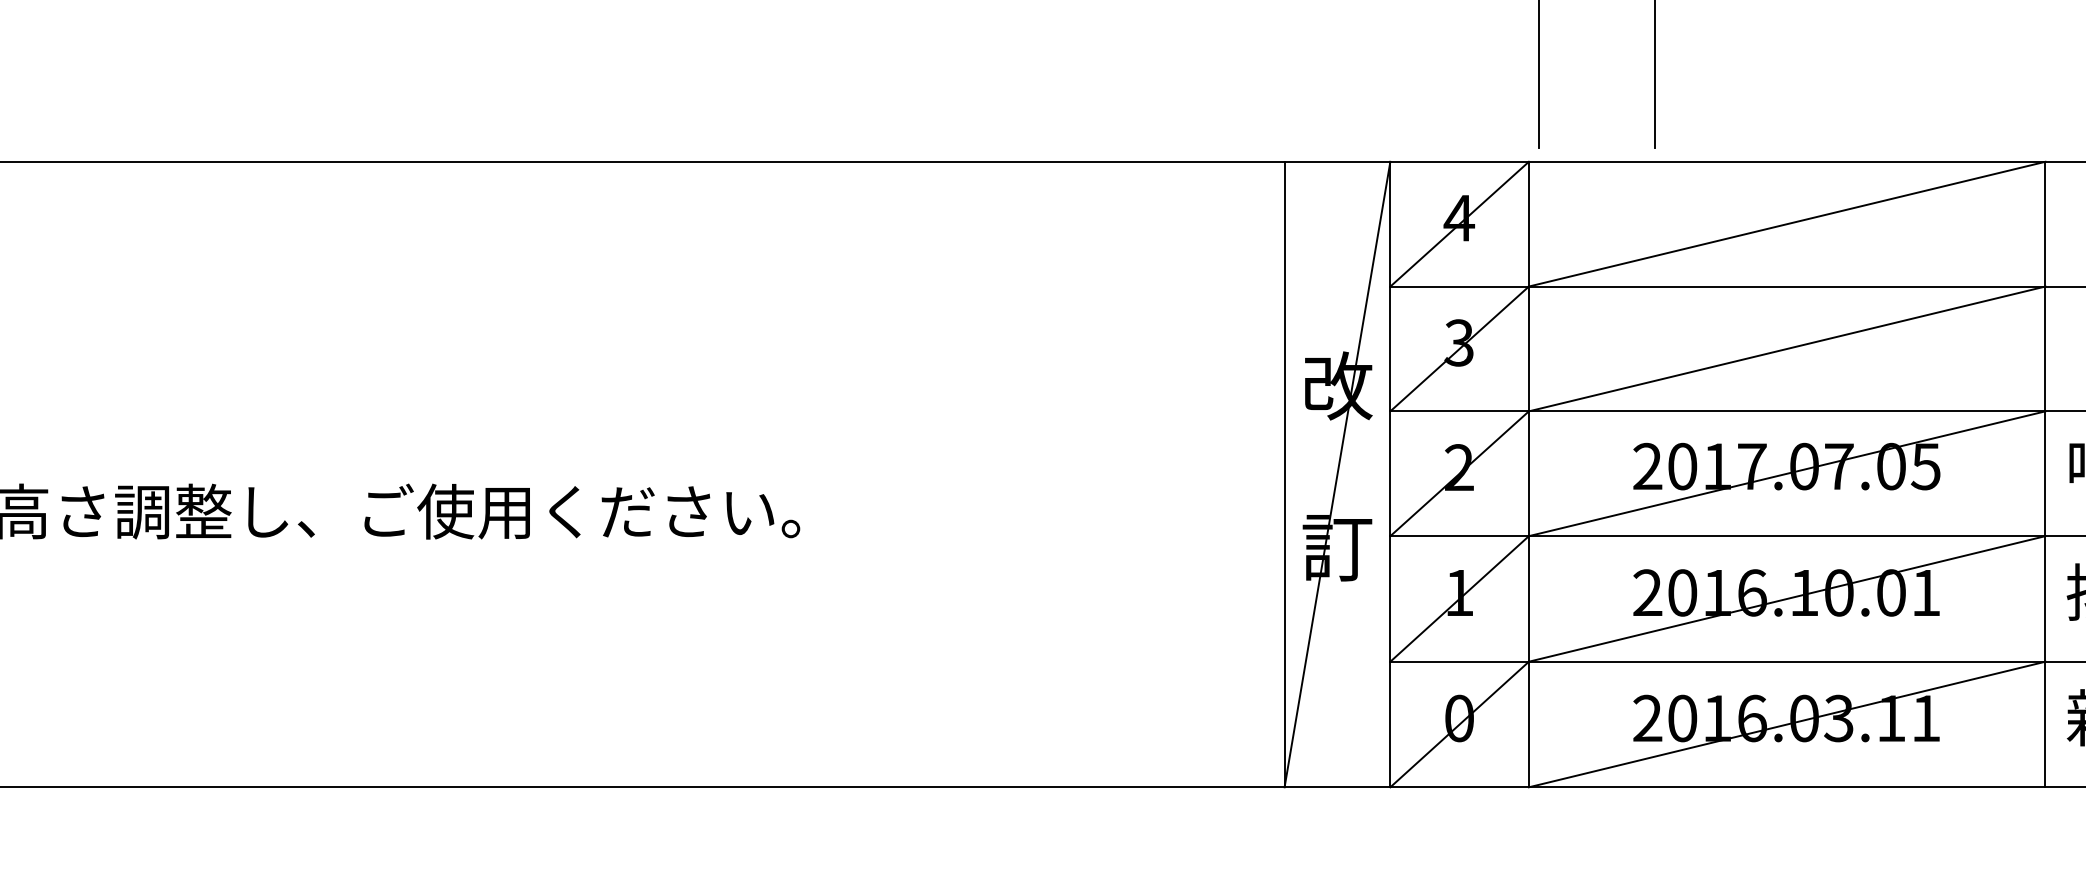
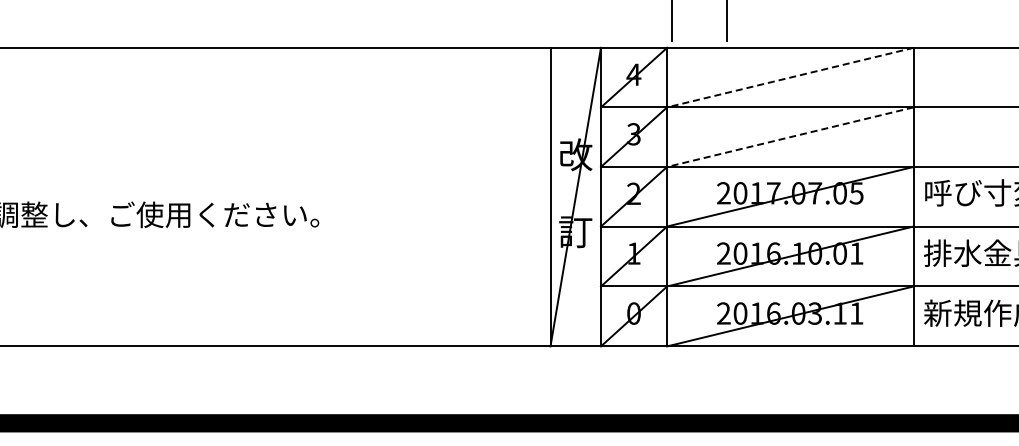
line: (1787, 223) -> (790, 77), solid -> dashed
line: (1787, 349) -> (790, 137), solid -> dashed

